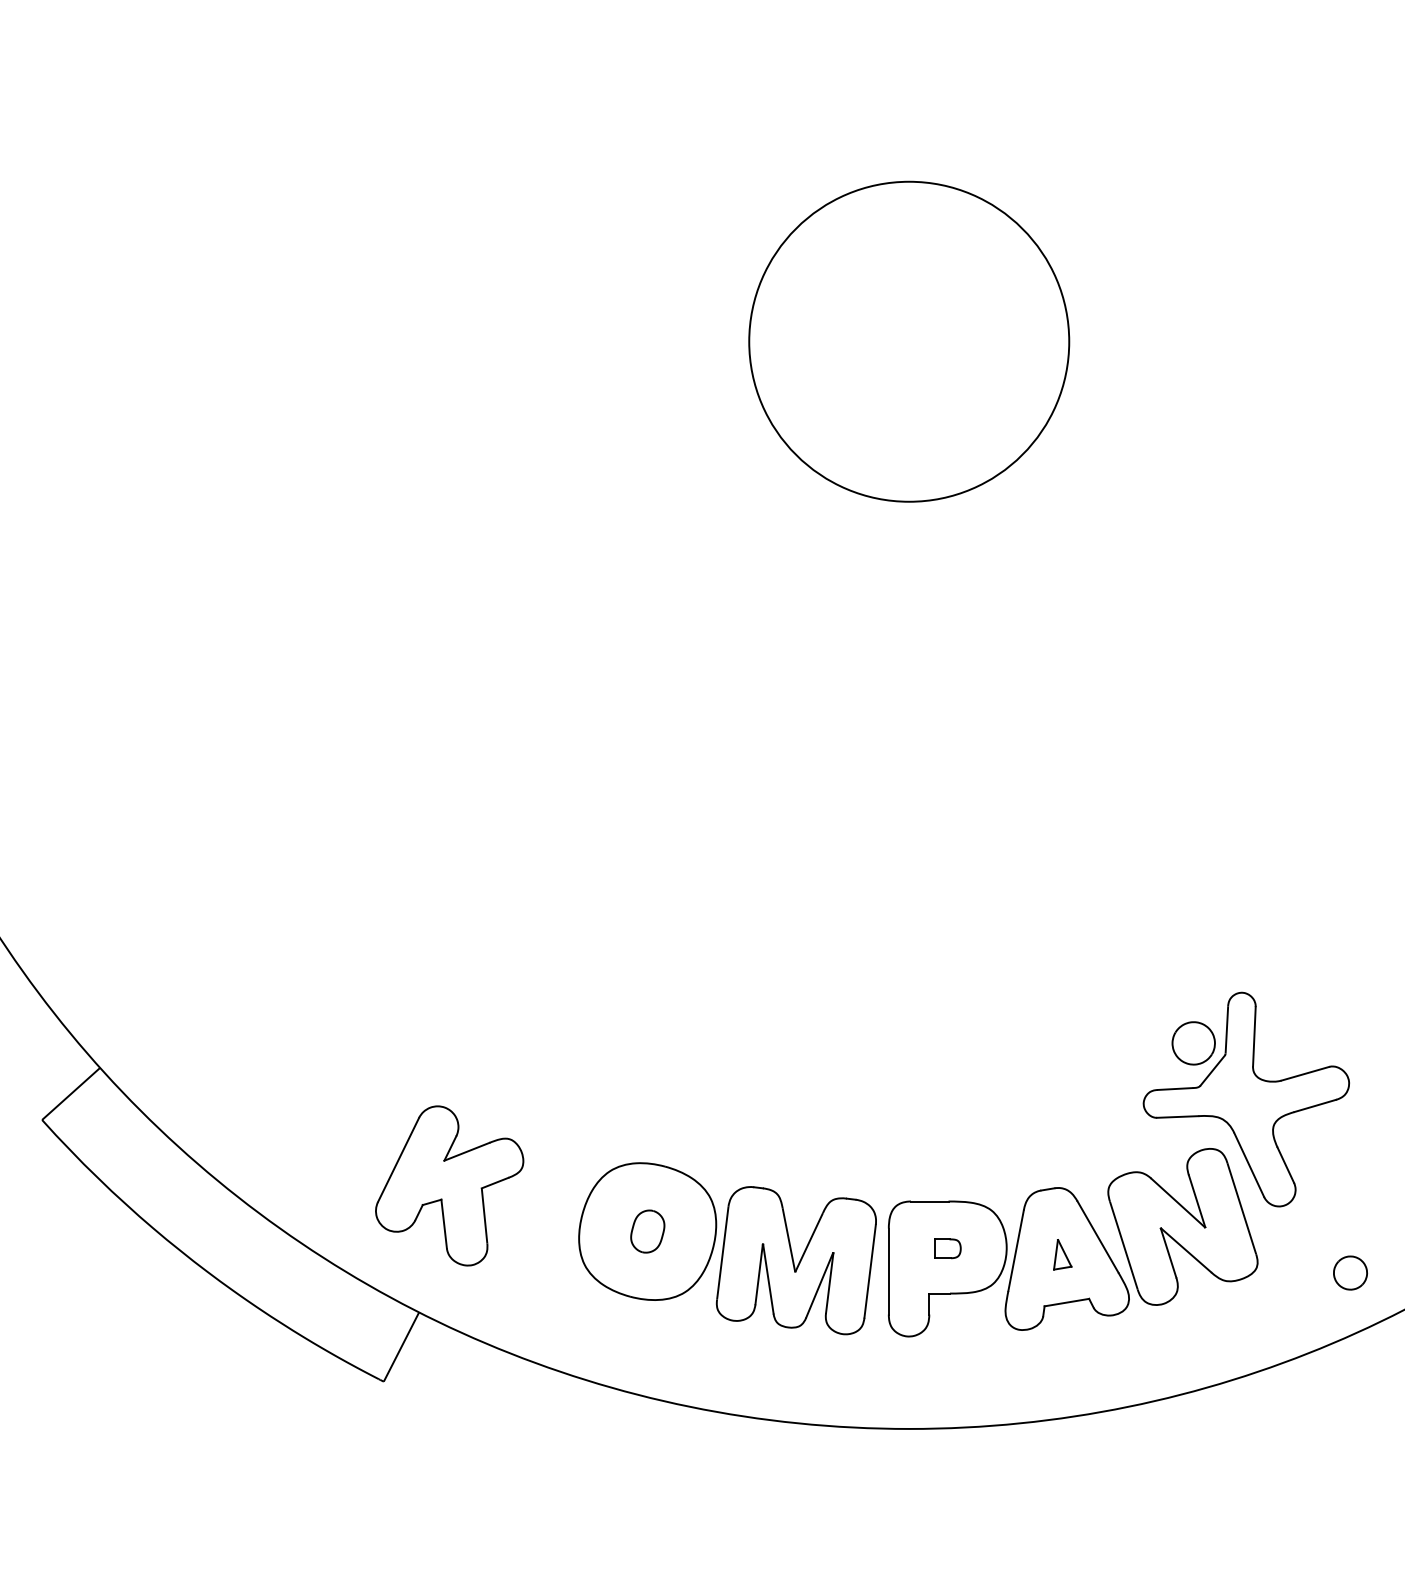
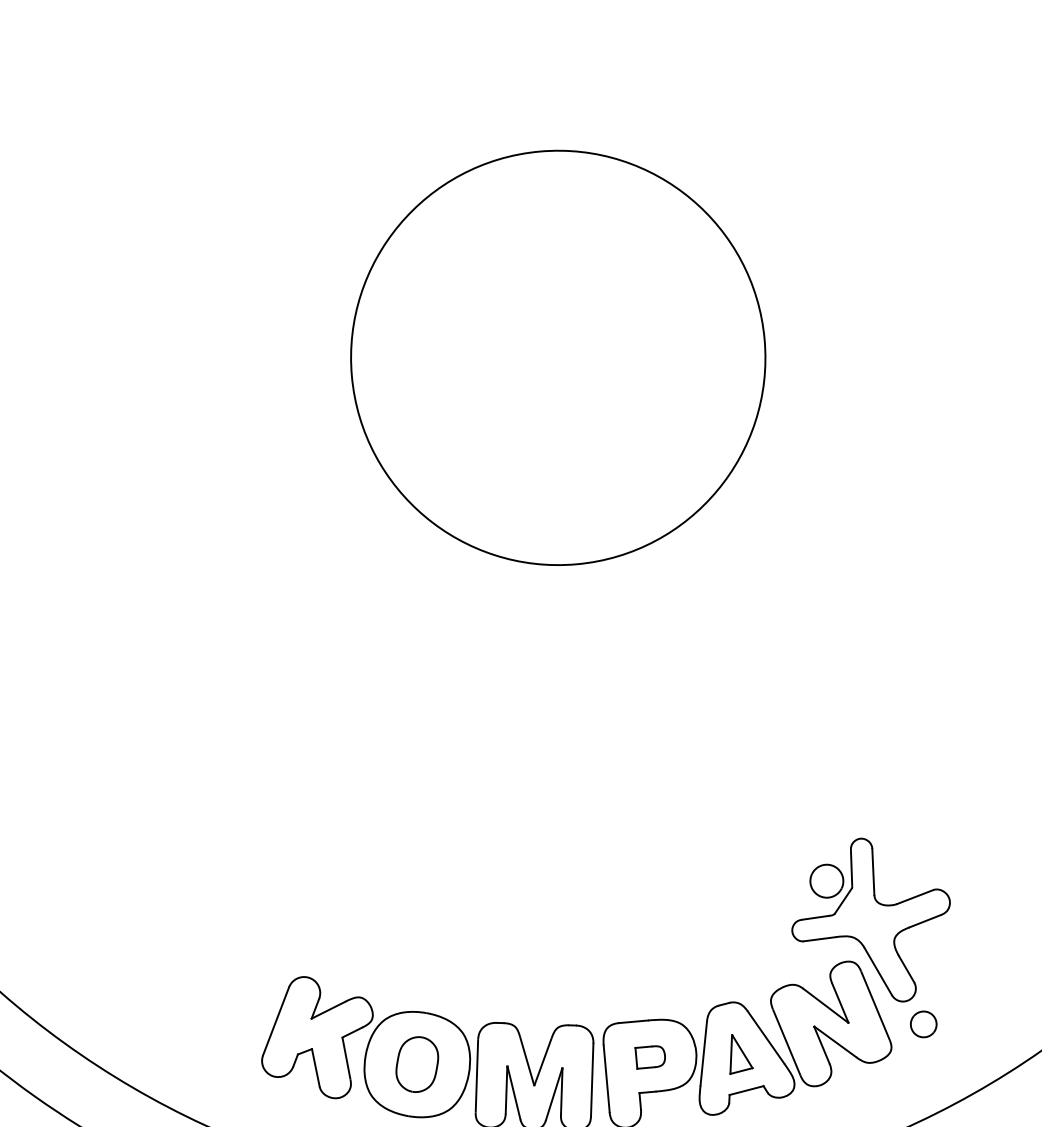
circle: (908, 341) -> (557, 357), size x1.67
part: (449, 1185) -> (317, 1037), moved
part: (647, 1231) -> (417, 1064), size x1.67
part: (947, 1248) -> (650, 1056), size x1.43
part: (1062, 1254) -> (739, 1053), size x1.67
part: (1350, 1272) -> (923, 1023), moved

